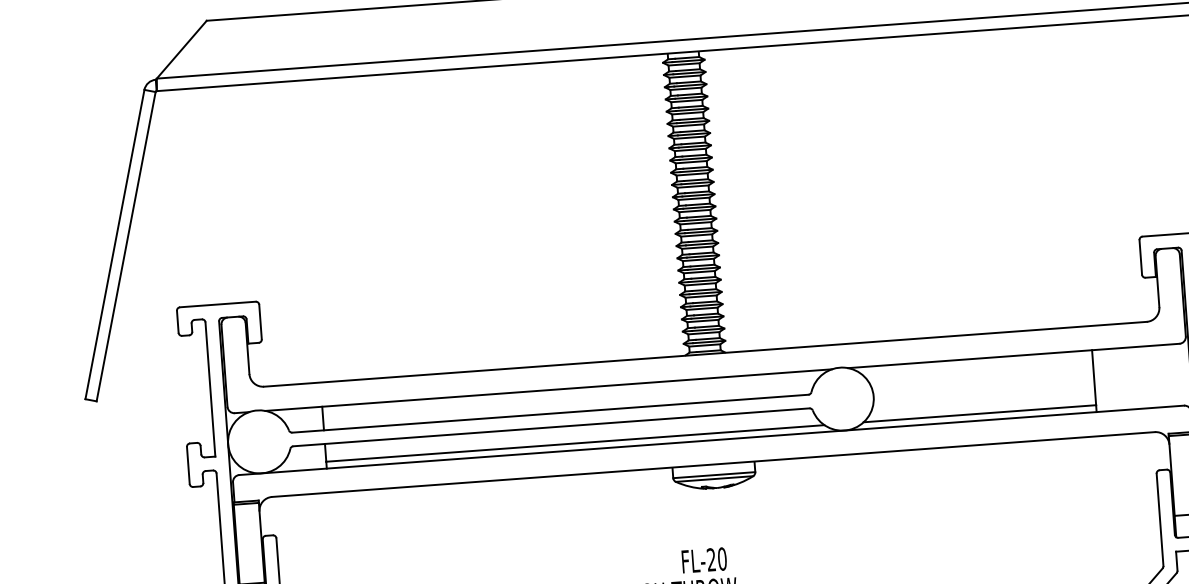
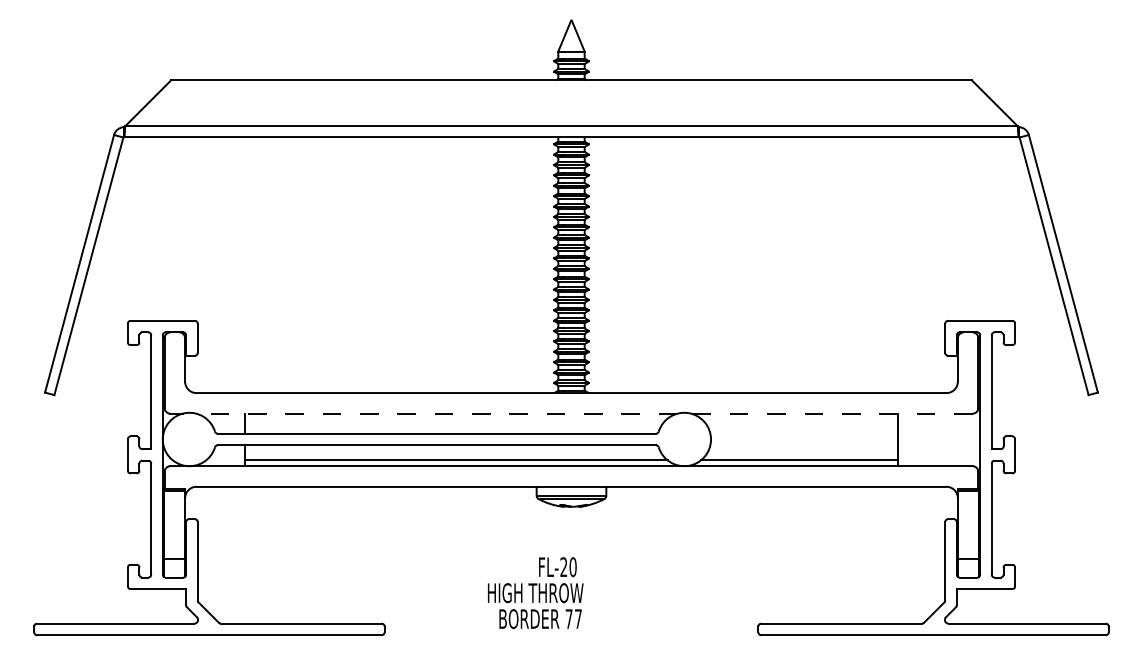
line: (1013, 355) -> (831, 413), solid -> dashed
line: (548, 389) -> (436, 413), solid -> dashed

